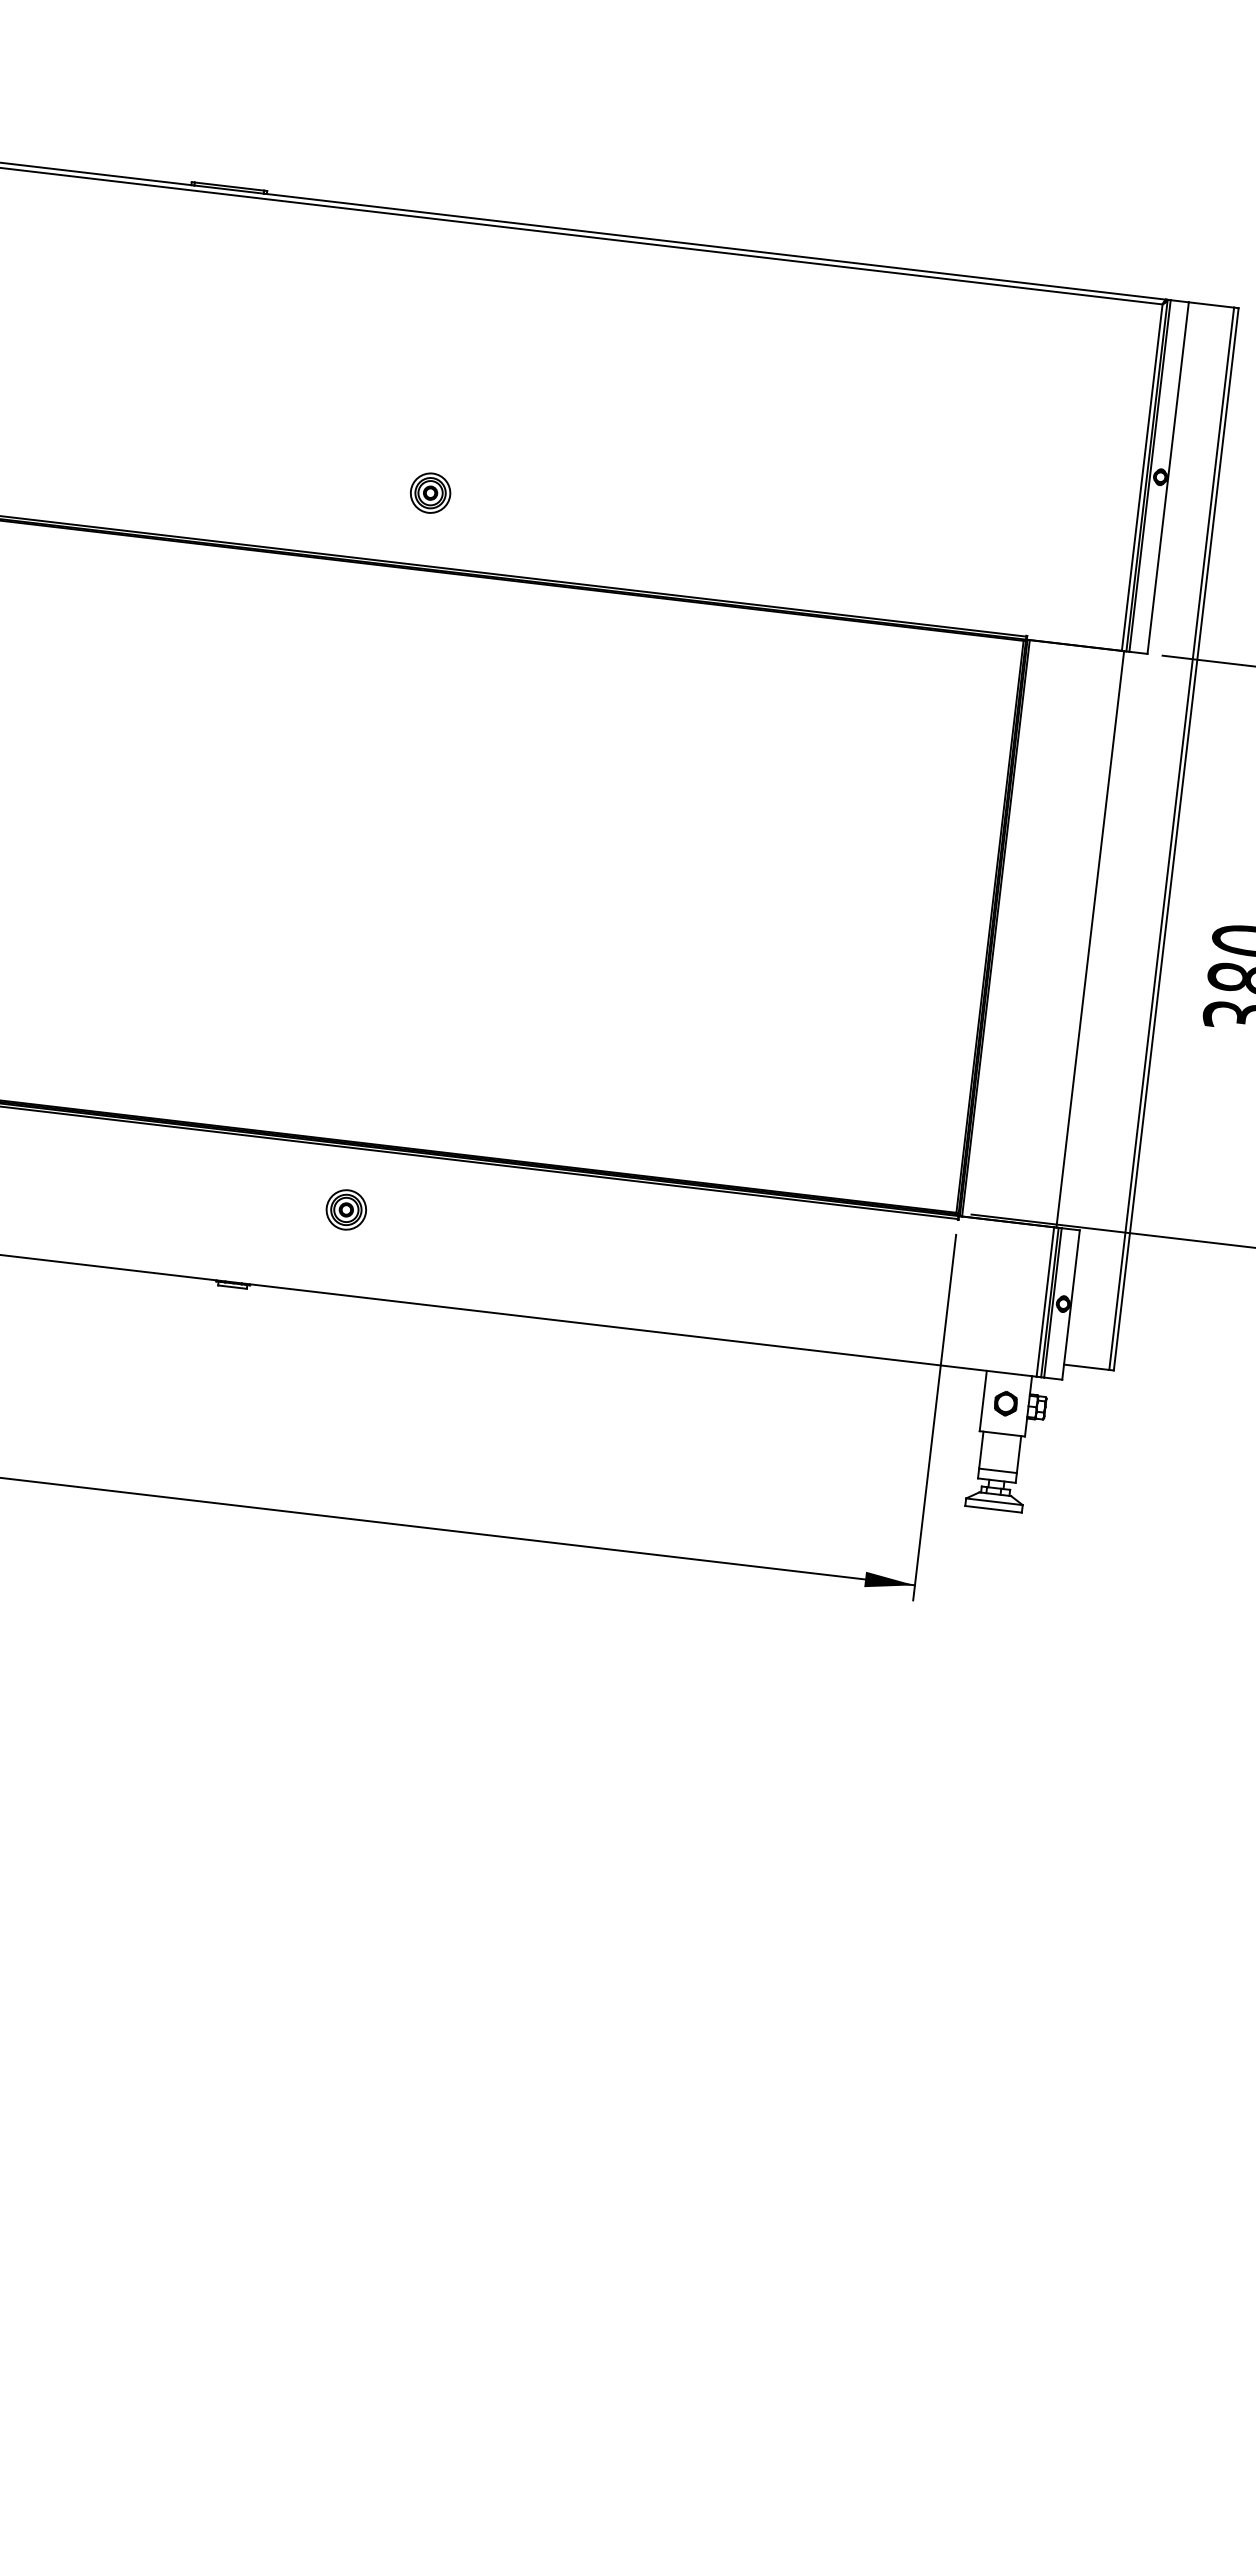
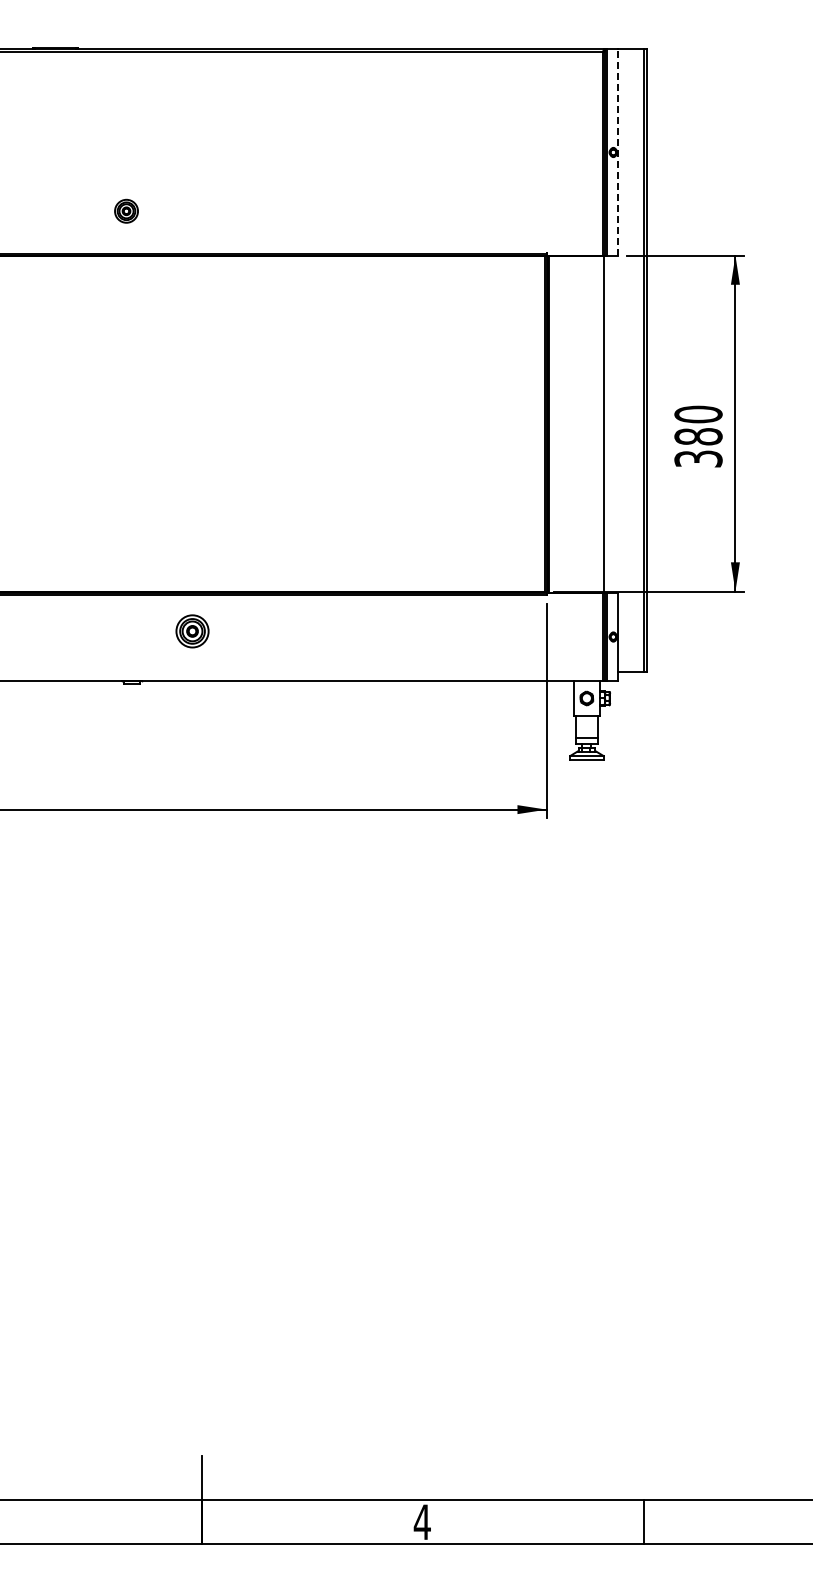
line: (1167, 478) -> (617, 152), solid -> dashed
part: (430, 491) -> (126, 210), moved
part: (346, 1208) -> (192, 630), size x1.4

